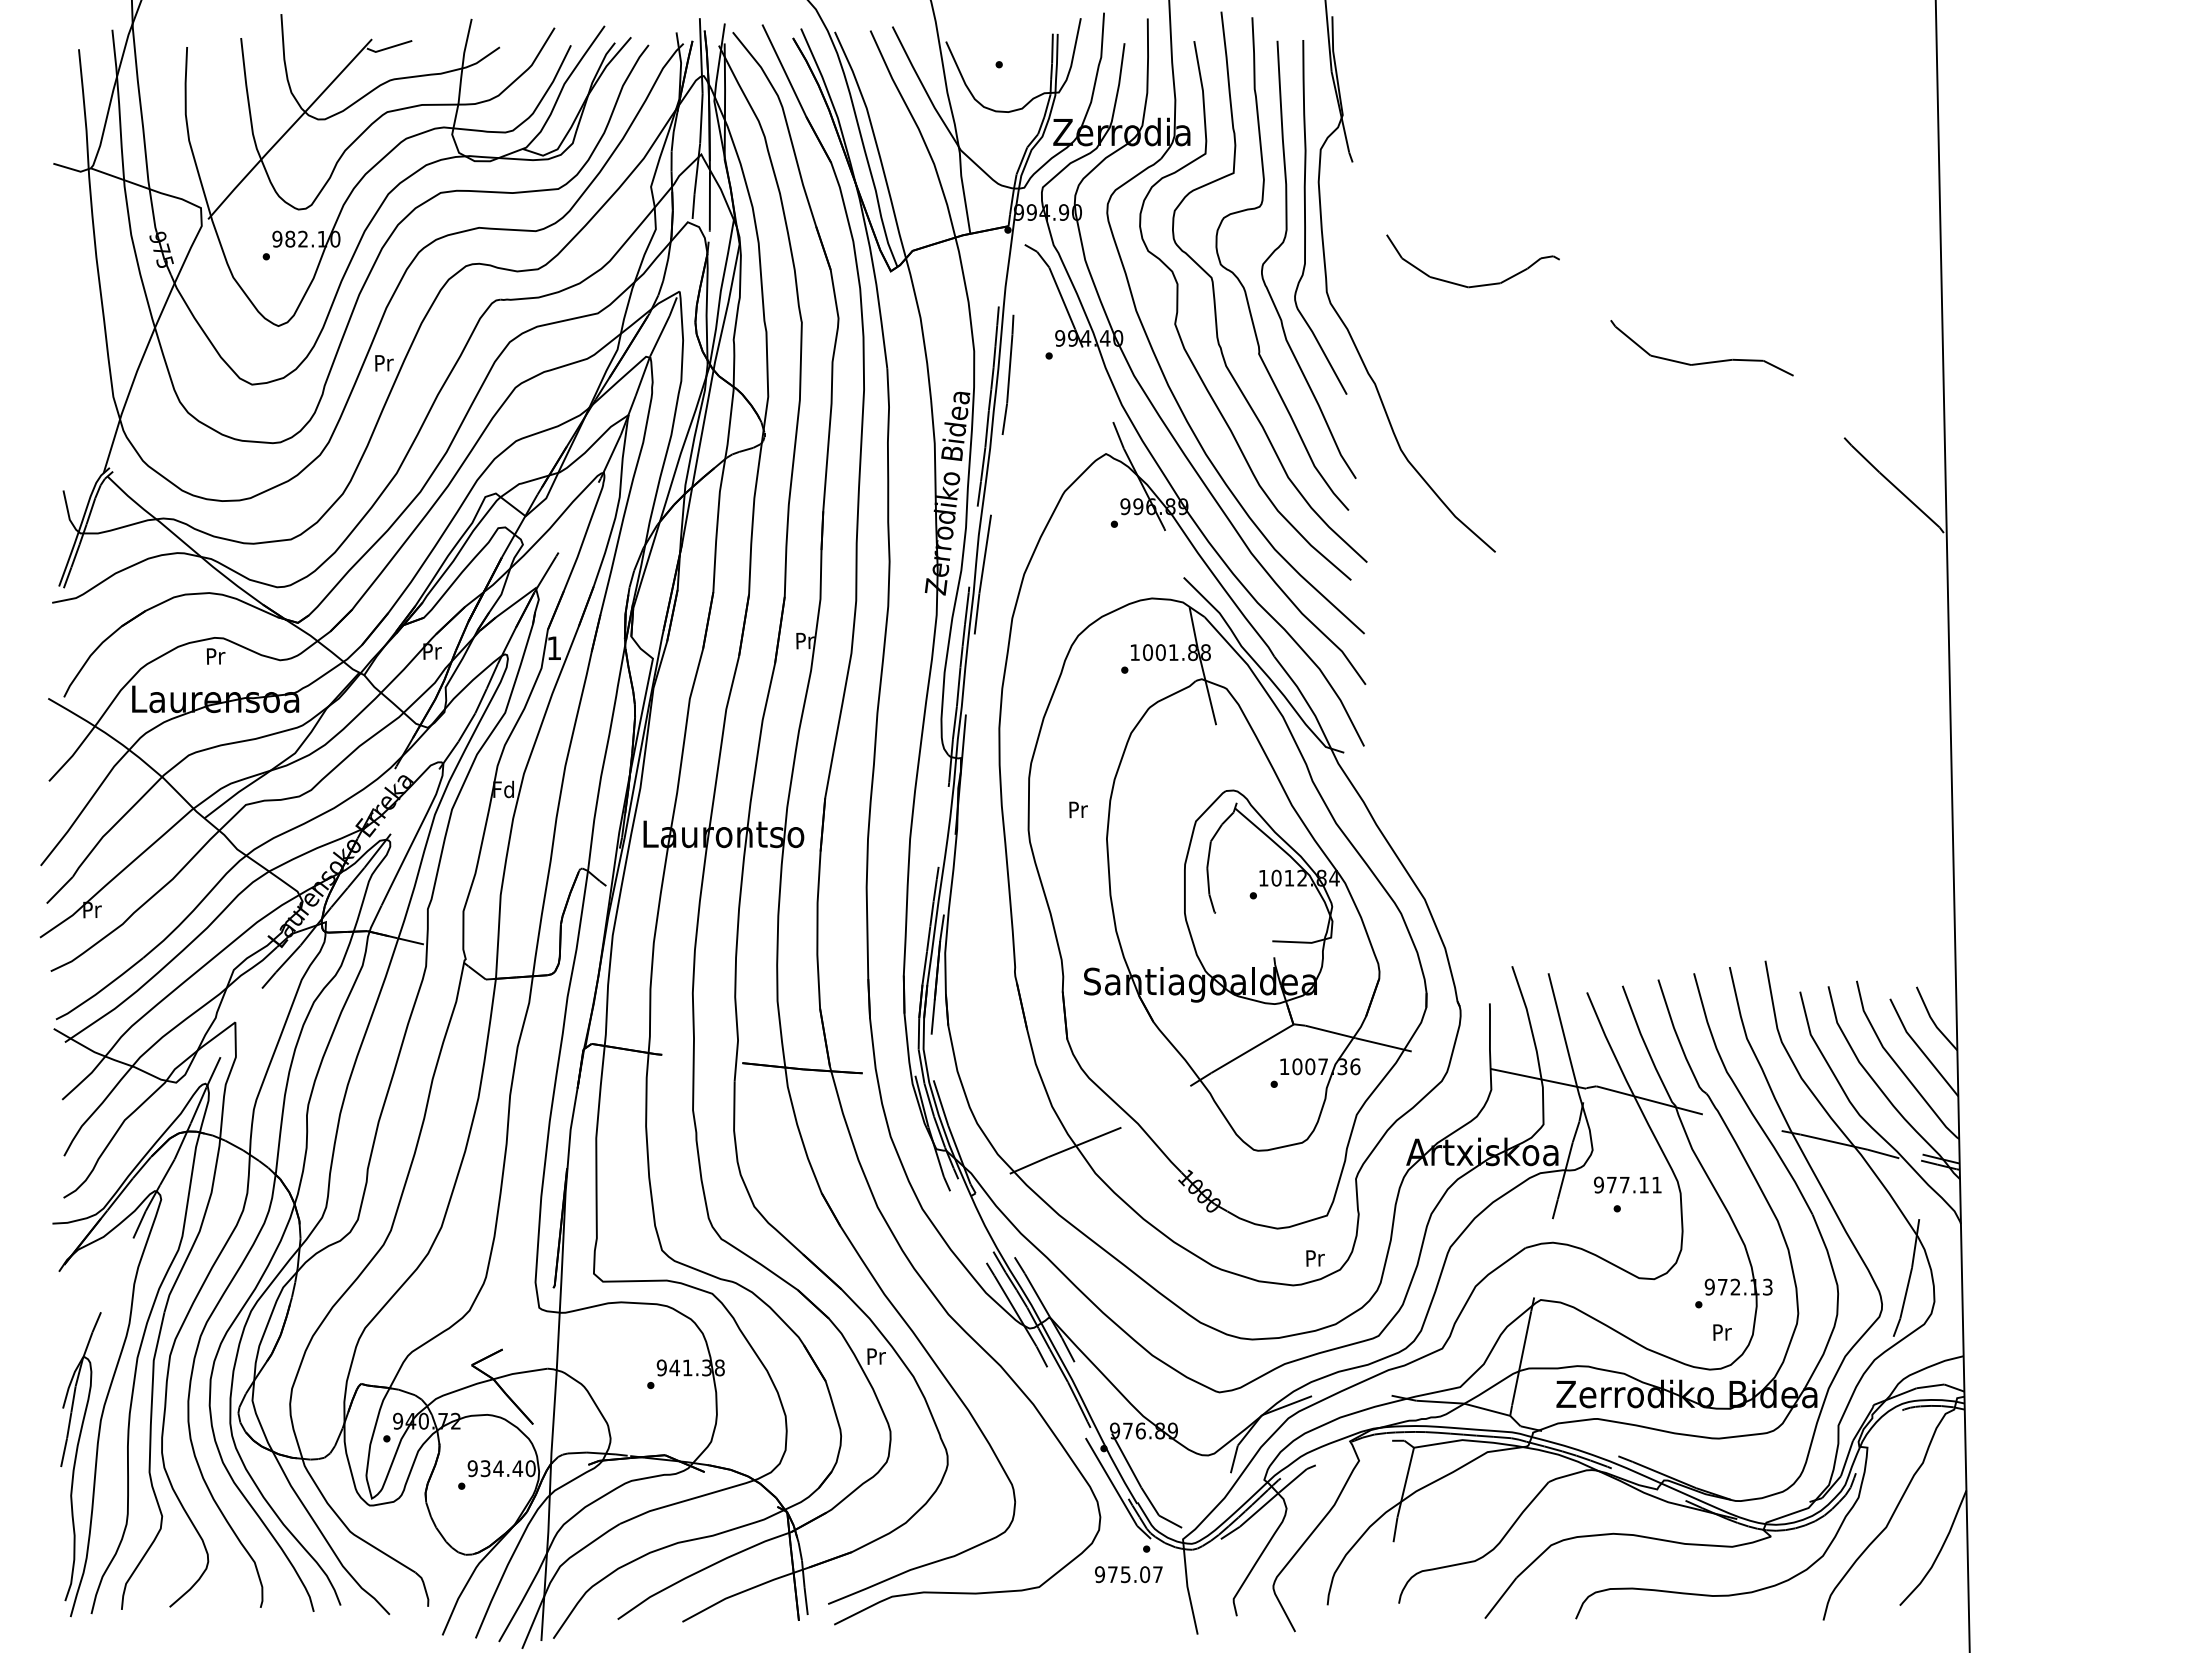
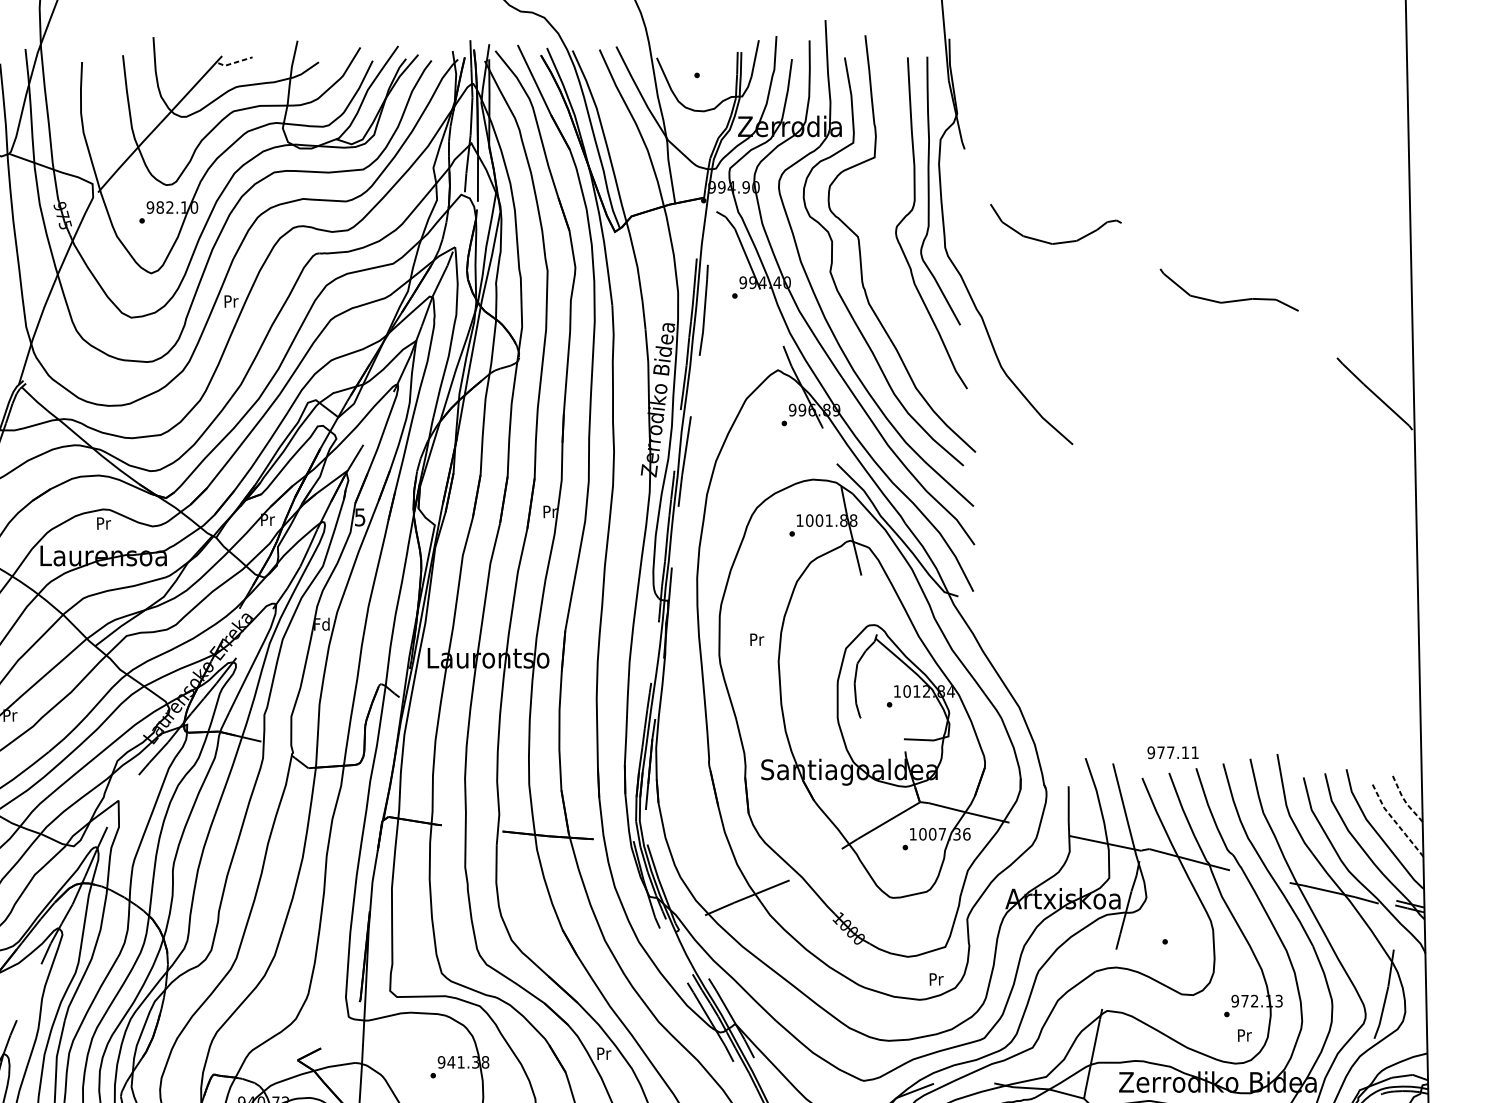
line: (388, 48) -> (234, 63), solid -> dashed
curve: (1244, 286) -> (882, 243), removed
text: (553, 648) -> (359, 517), 1 -> 5
line: (1932, 1020) -> (1403, 799), solid -> dashed
line: (1920, 1049) -> (1394, 821), solid -> dashed
text: (1627, 1184) -> (1172, 752), moved

